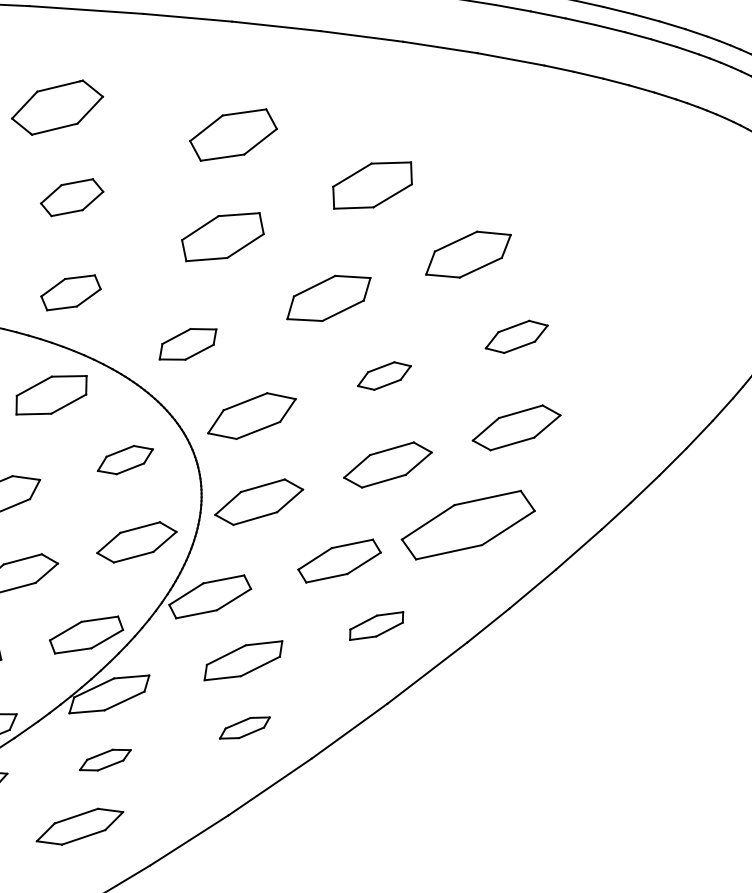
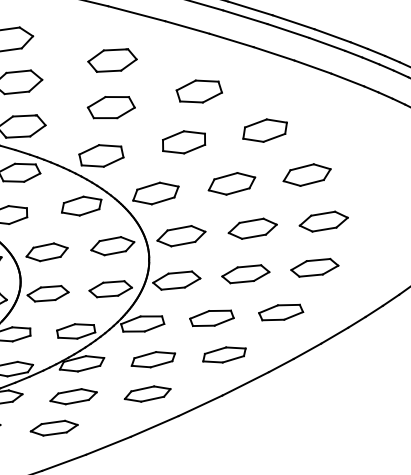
part: (70, 197) -> (110, 107), size x1.43
part: (70, 291) -> (101, 155), size x1.43
part: (516, 336) -> (323, 221), size x1.43
part: (187, 344) -> (155, 193), size x1.43
part: (384, 375) -> (252, 228), size x1.67
part: (124, 460) -> (112, 246), size x1.43
part: (469, 524) -> (281, 312), size x0.62
part: (376, 625) -> (224, 354), size x1.43
part: (244, 727) -> (147, 393), size x1.67
part: (105, 759) -> (73, 396), size x1.67

